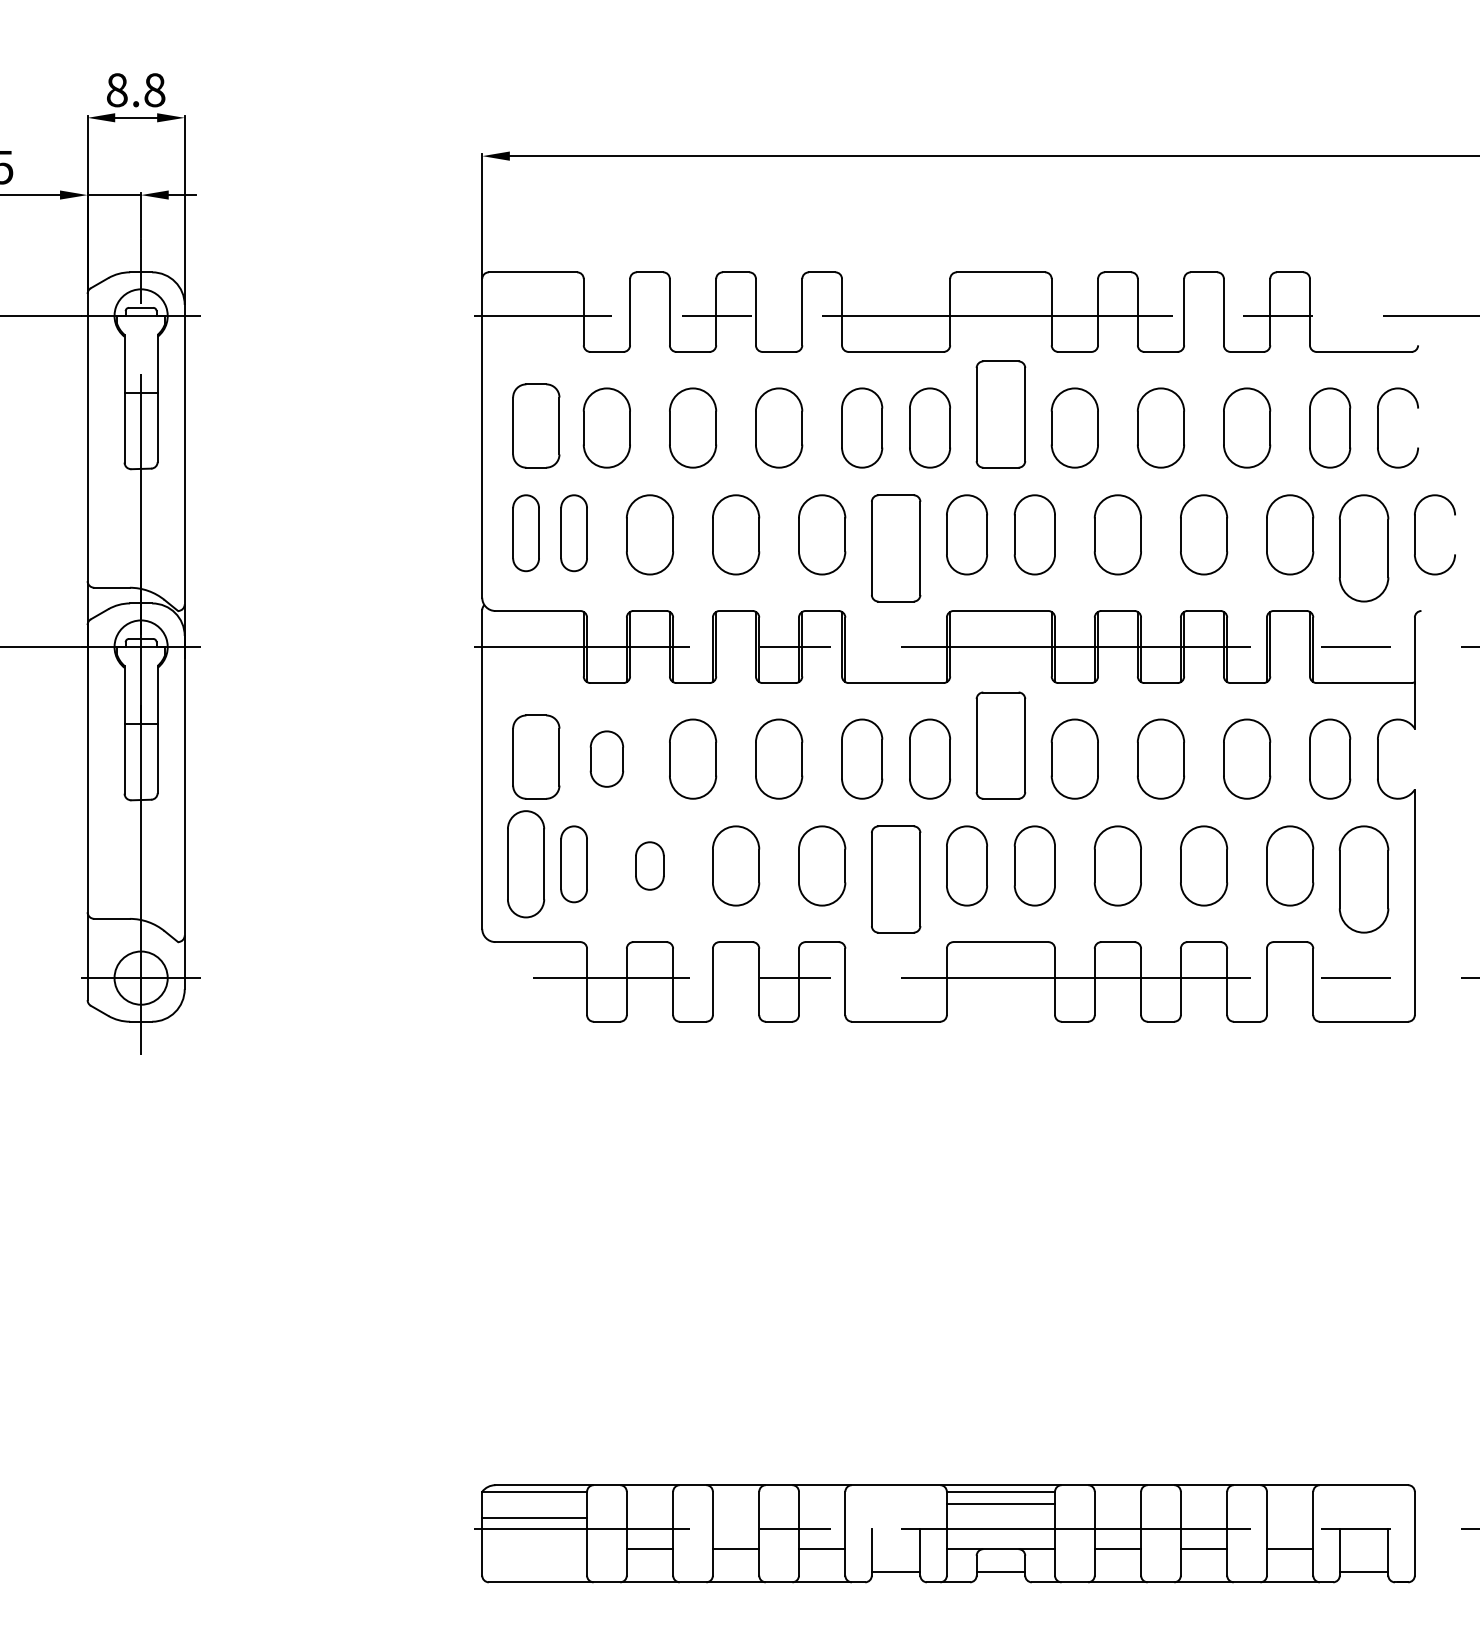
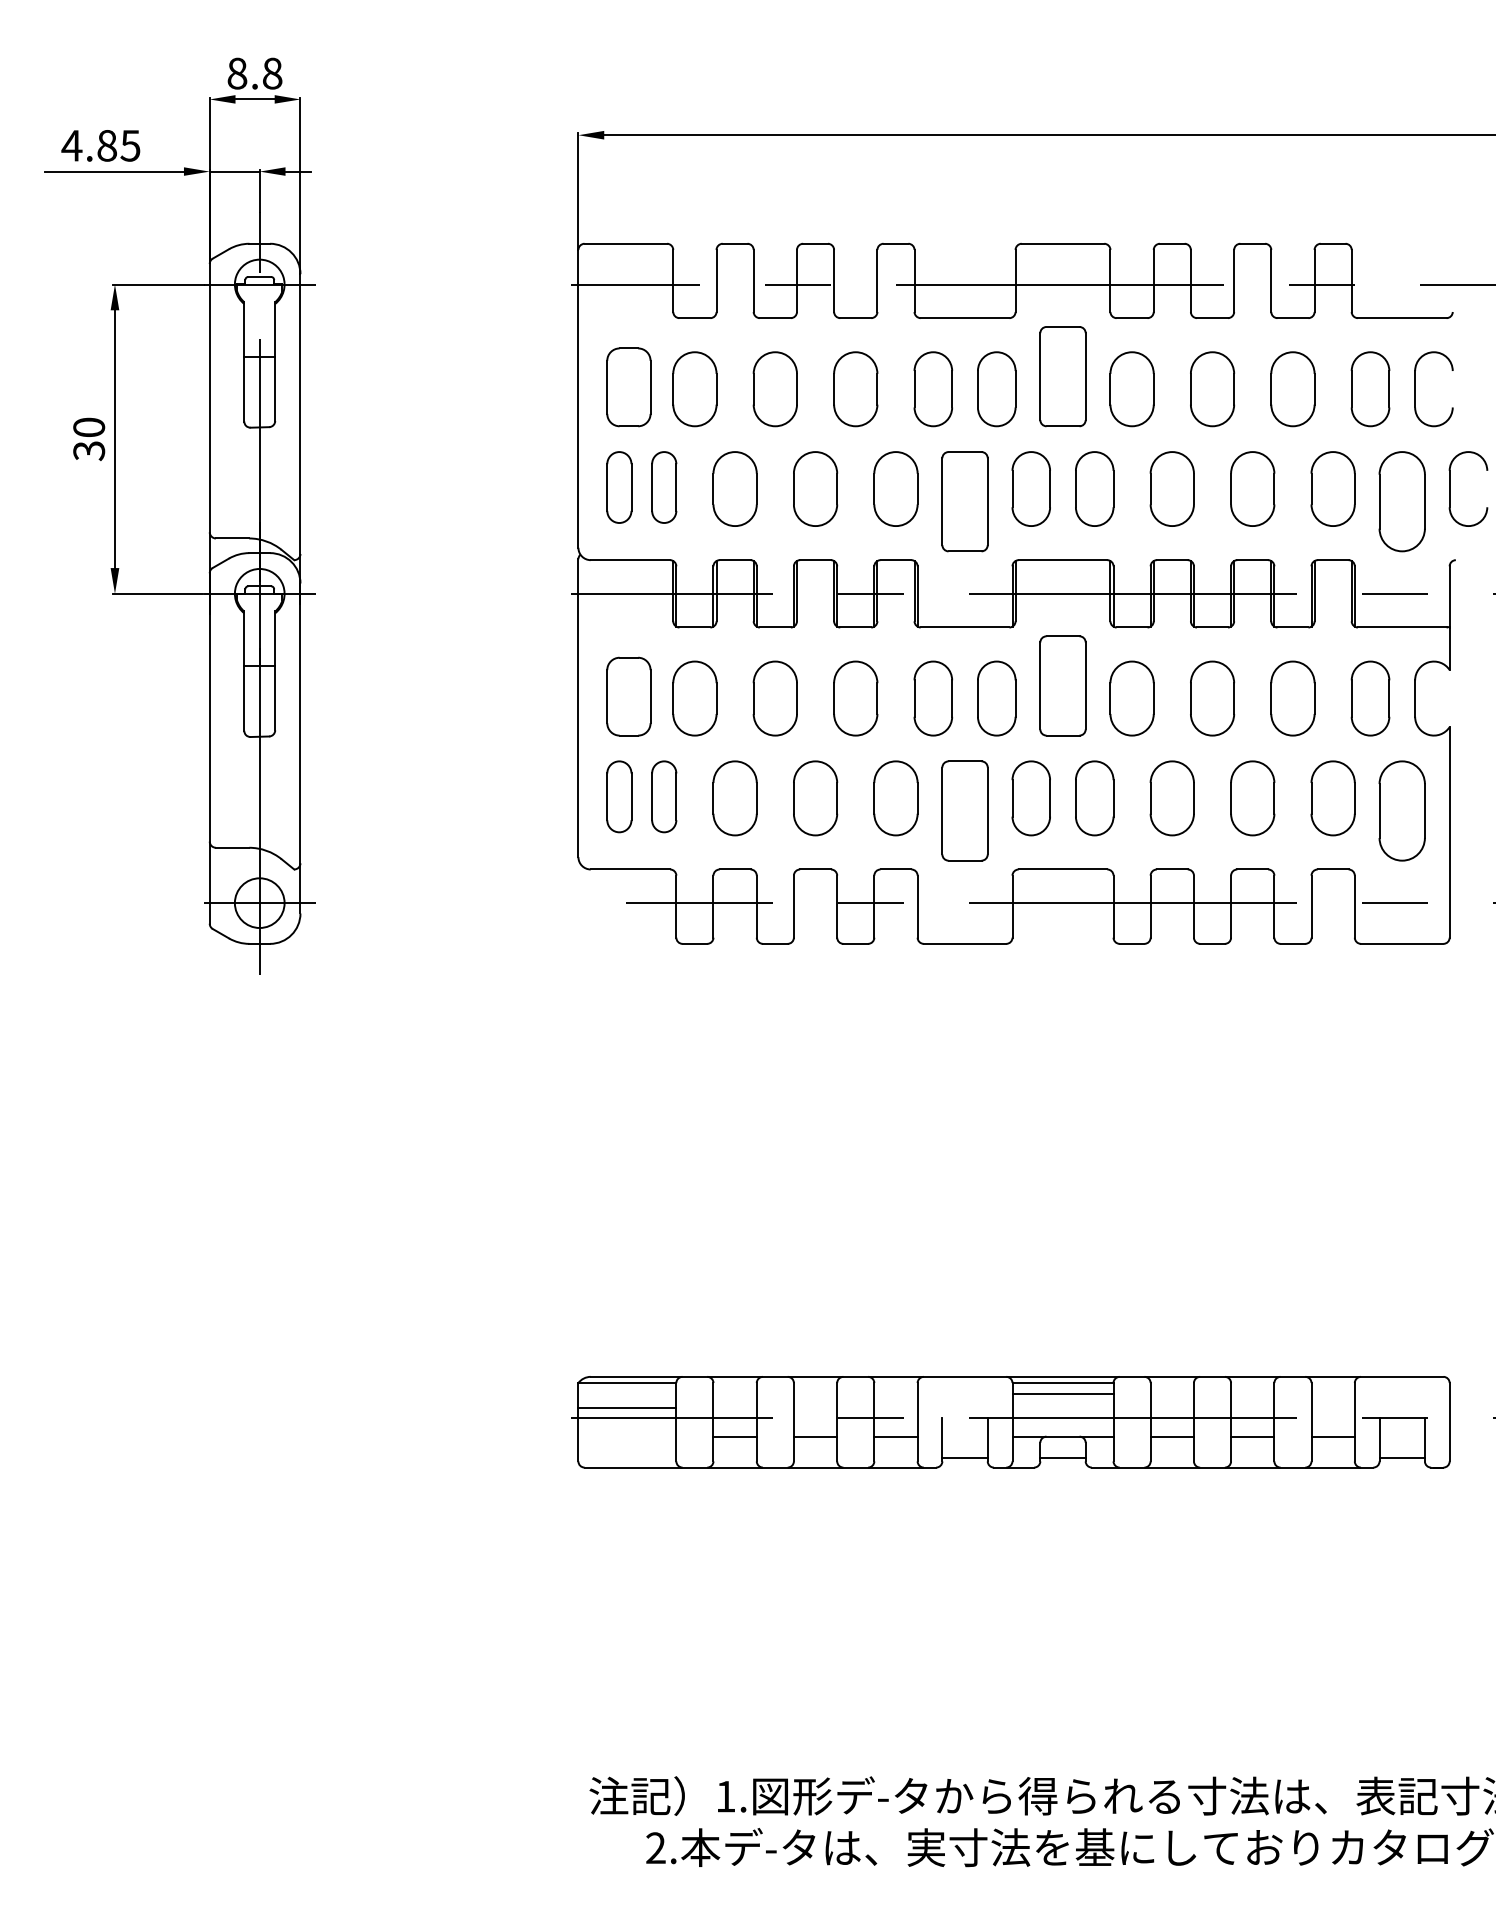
part: (606, 759) -> (694, 698), size x1.43
part: (526, 863) -> (619, 796), size x0.71
part: (649, 866) -> (734, 798), size x1.67

